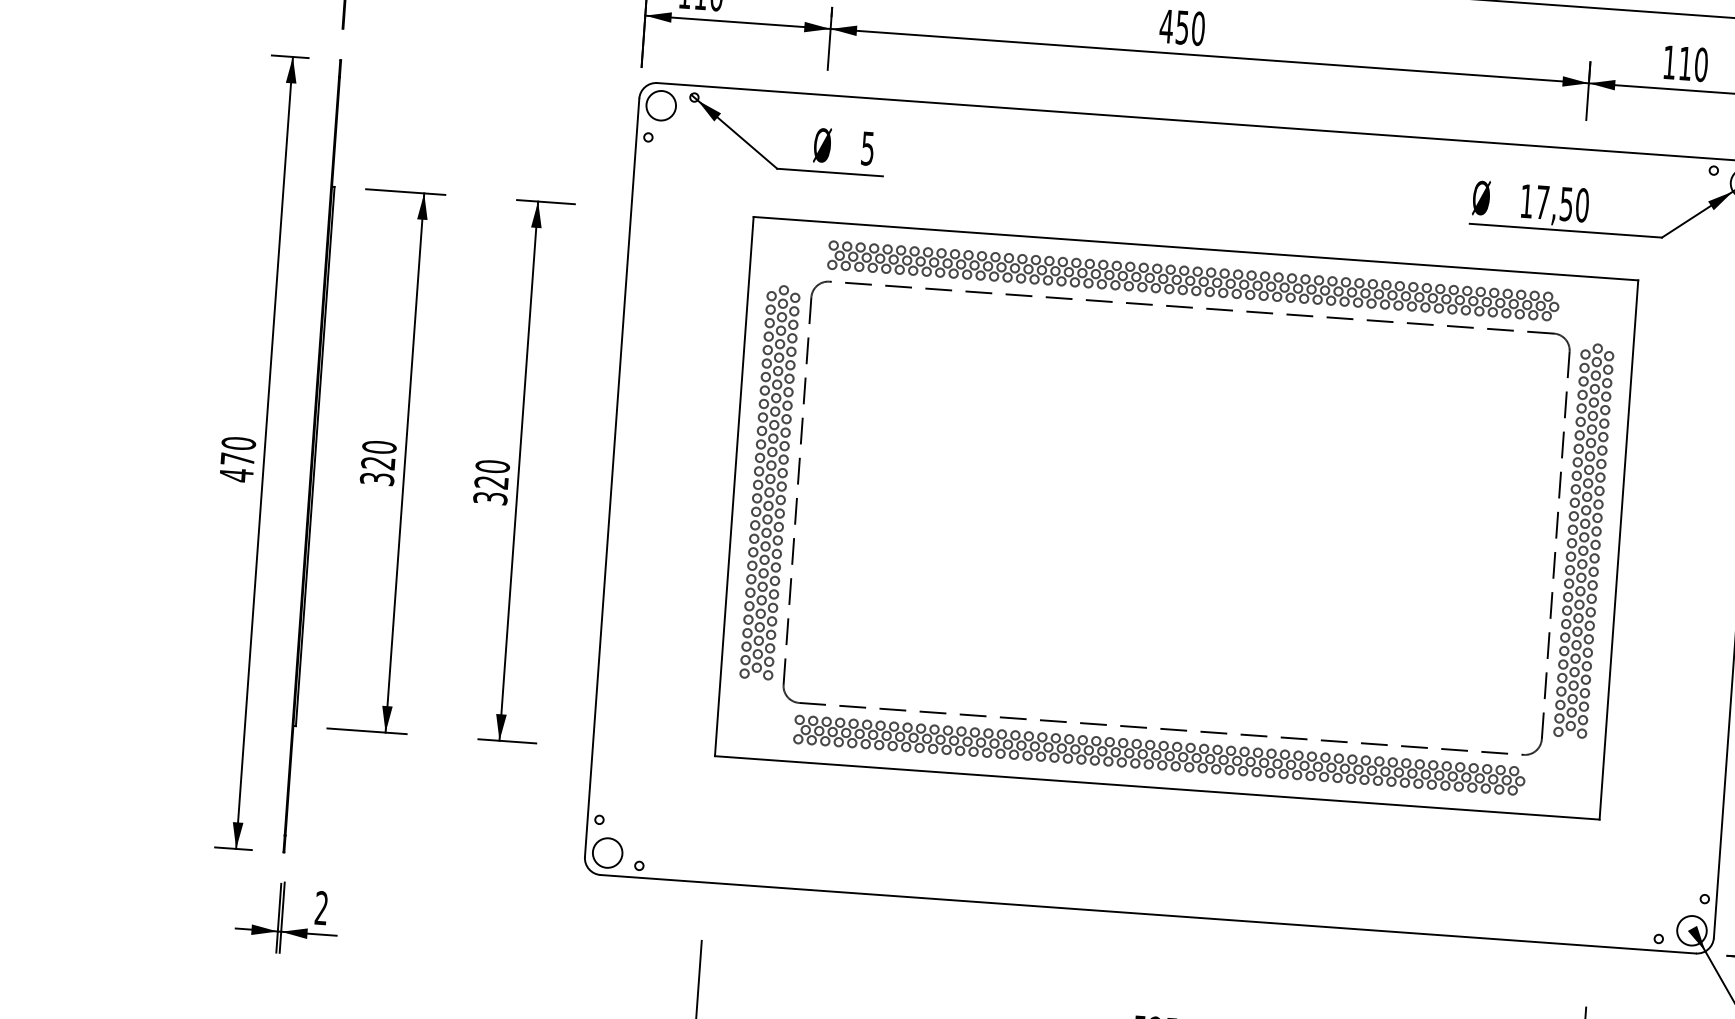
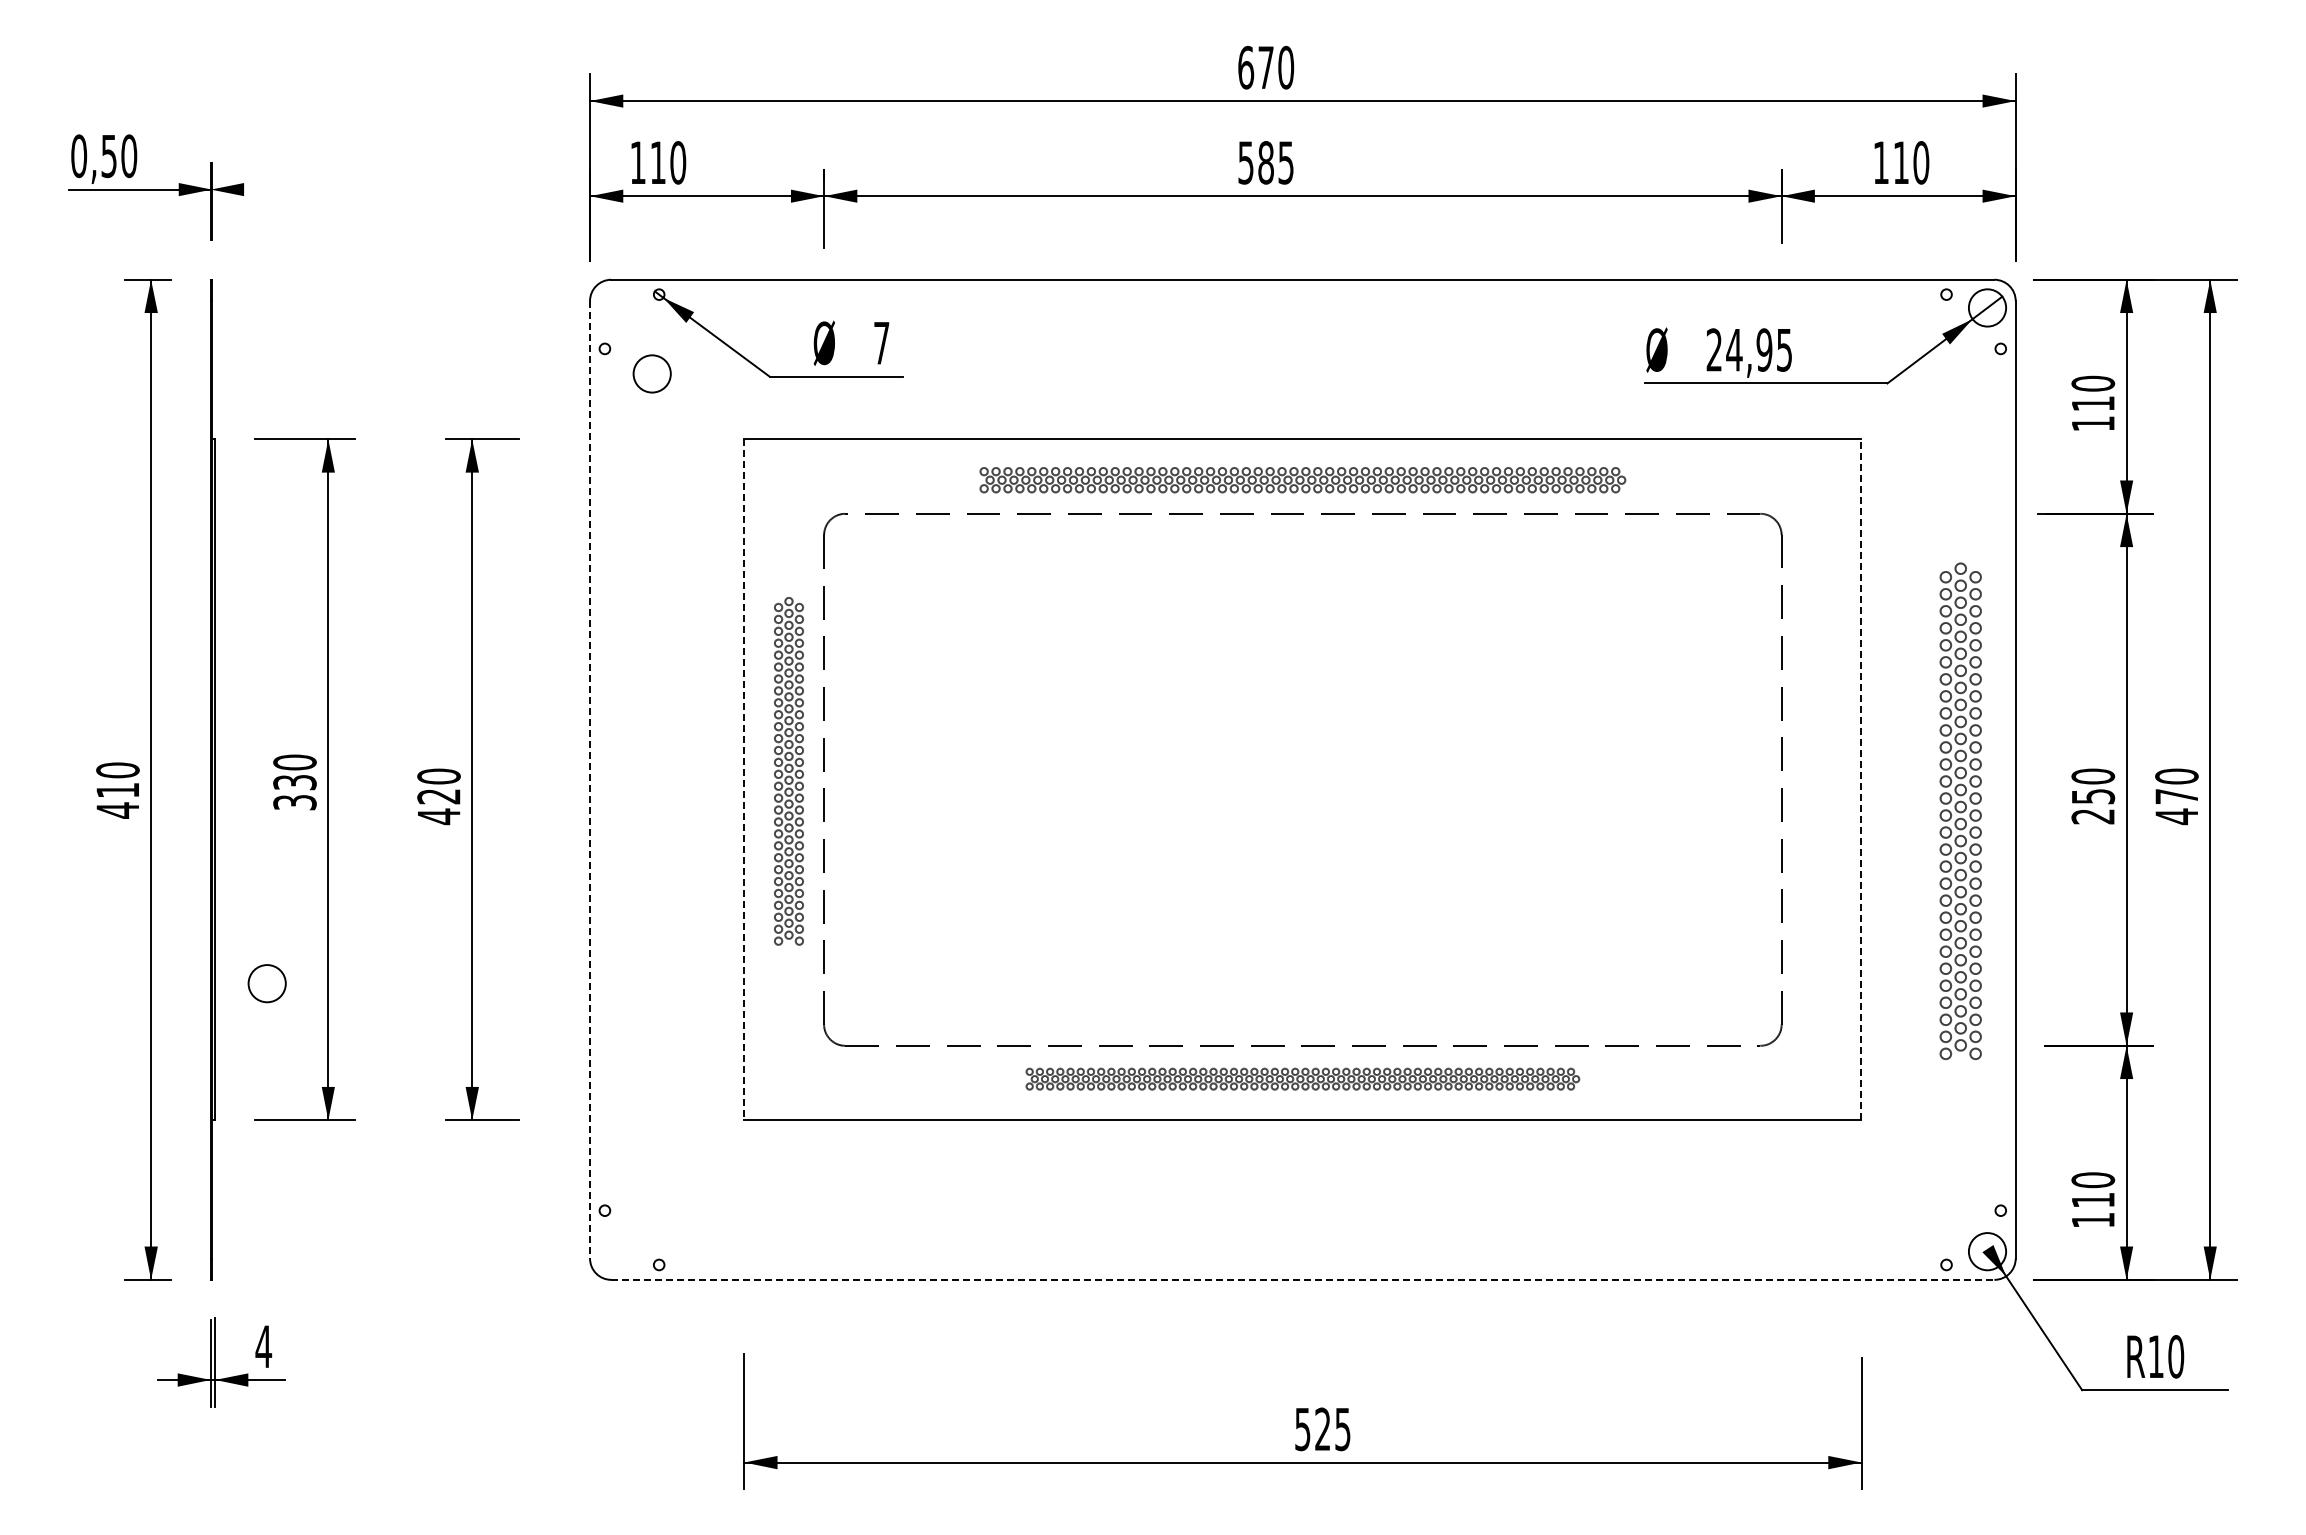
text: (1182, 27) -> (1265, 162), 450 -> 585
circle: (660, 105) -> (651, 373), moved
text: (867, 148) -> (881, 343), 5 -> 7
text: (1554, 202) -> (1749, 349), 17,50 -> 24,95
part: (1193, 280) -> (1302, 479), size x0.7
text: (237, 459) -> (117, 790), 470 -> 410
text: (377, 463) -> (294, 782), 320 -> 330
line: (612, 477) -> (590, 779), solid -> dashed
part: (769, 482) -> (788, 771), size x0.7
line: (734, 487) -> (744, 780), solid -> dashed
text: (490, 498) -> (438, 816), 320 -> 420
part: (1583, 540) -> (1960, 811), moved
line: (1618, 549) -> (1861, 779), solid -> dashed
part: (1159, 754) -> (1302, 1078), size x0.6
circle: (607, 852) -> (266, 983), moved
text: (321, 908) -> (263, 1346), 2 -> 4
line: (1147, 913) -> (1302, 1279), solid -> dashed

